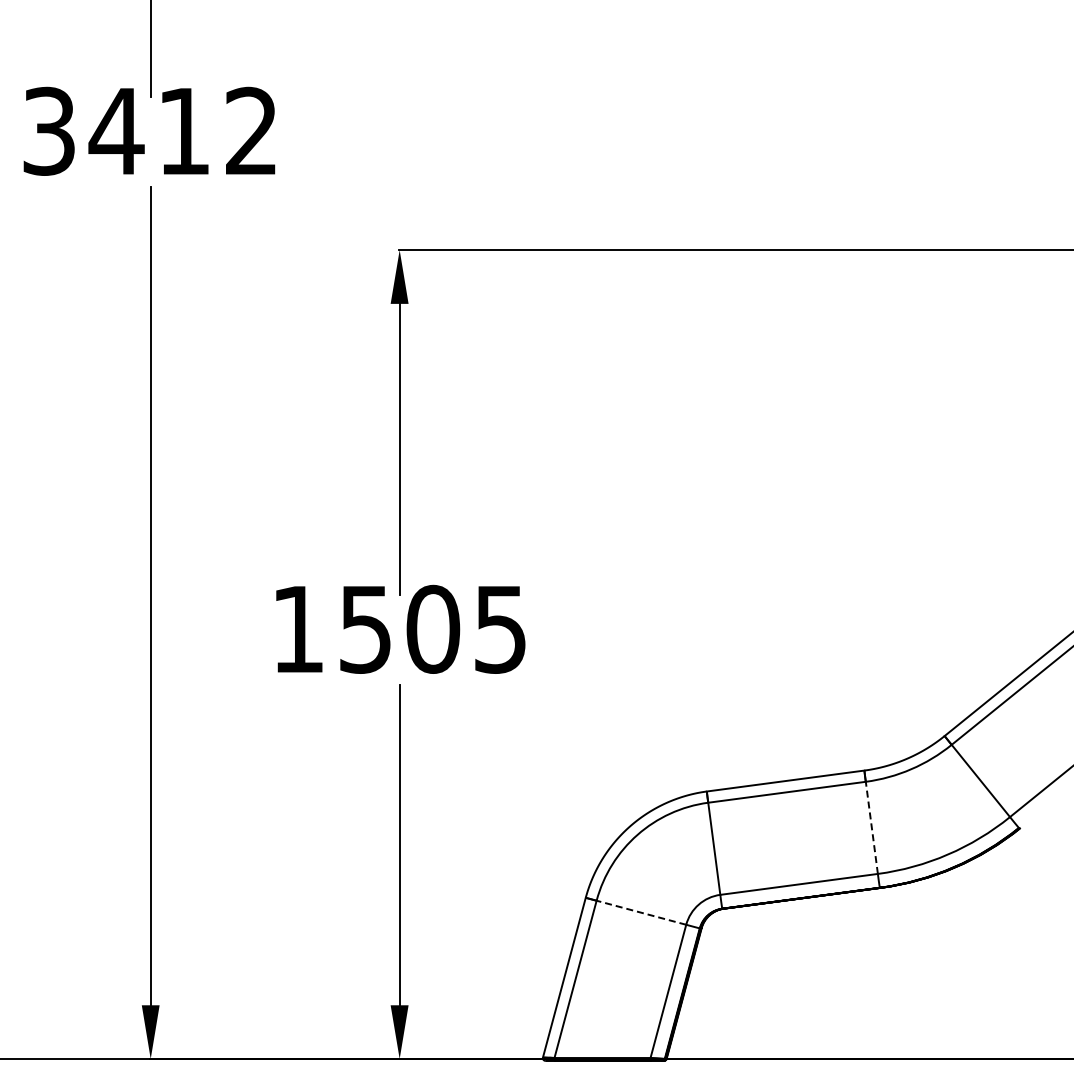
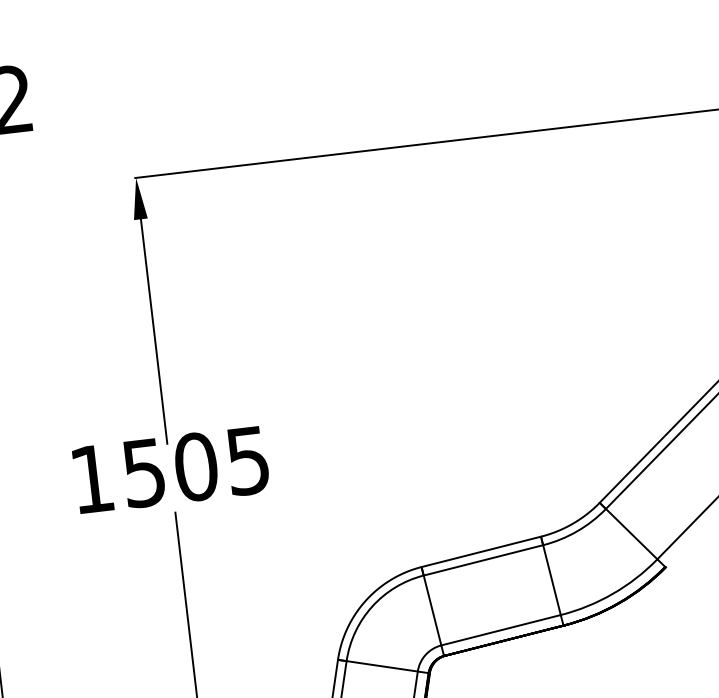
line: (871, 827) -> (551, 579), dashed -> solid
line: (640, 912) -> (381, 666), dashed -> solid

